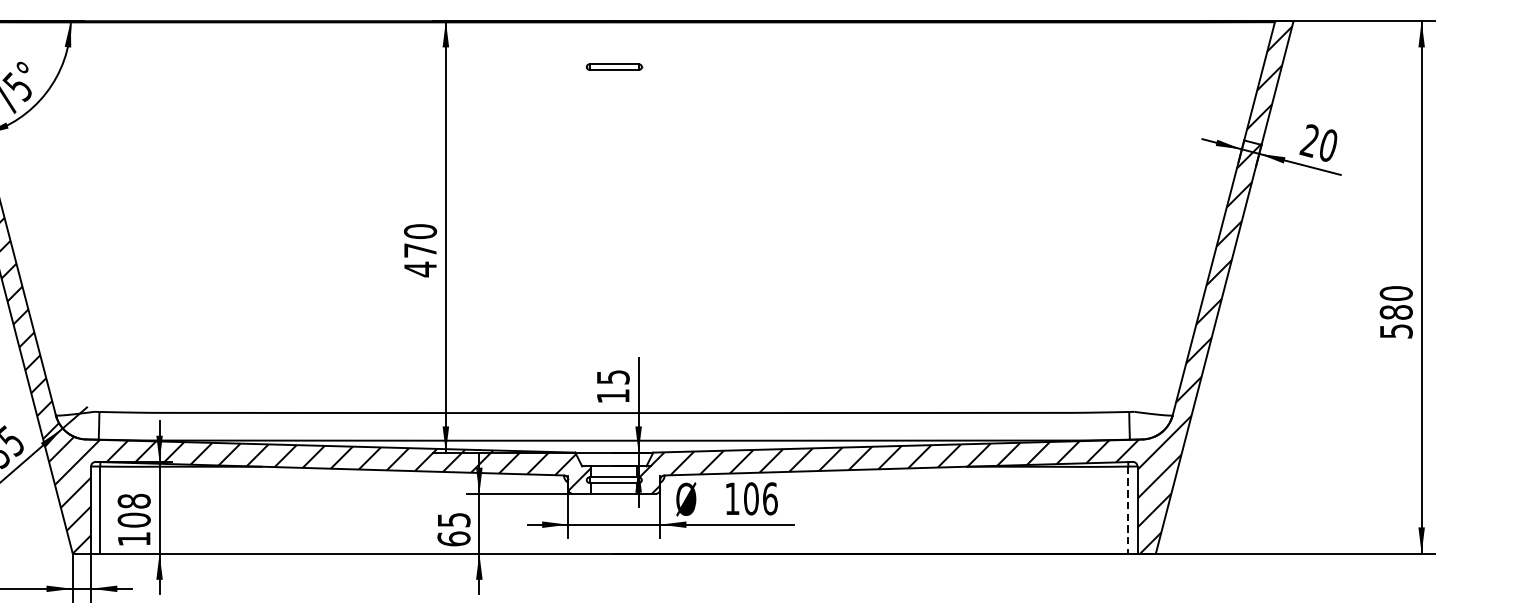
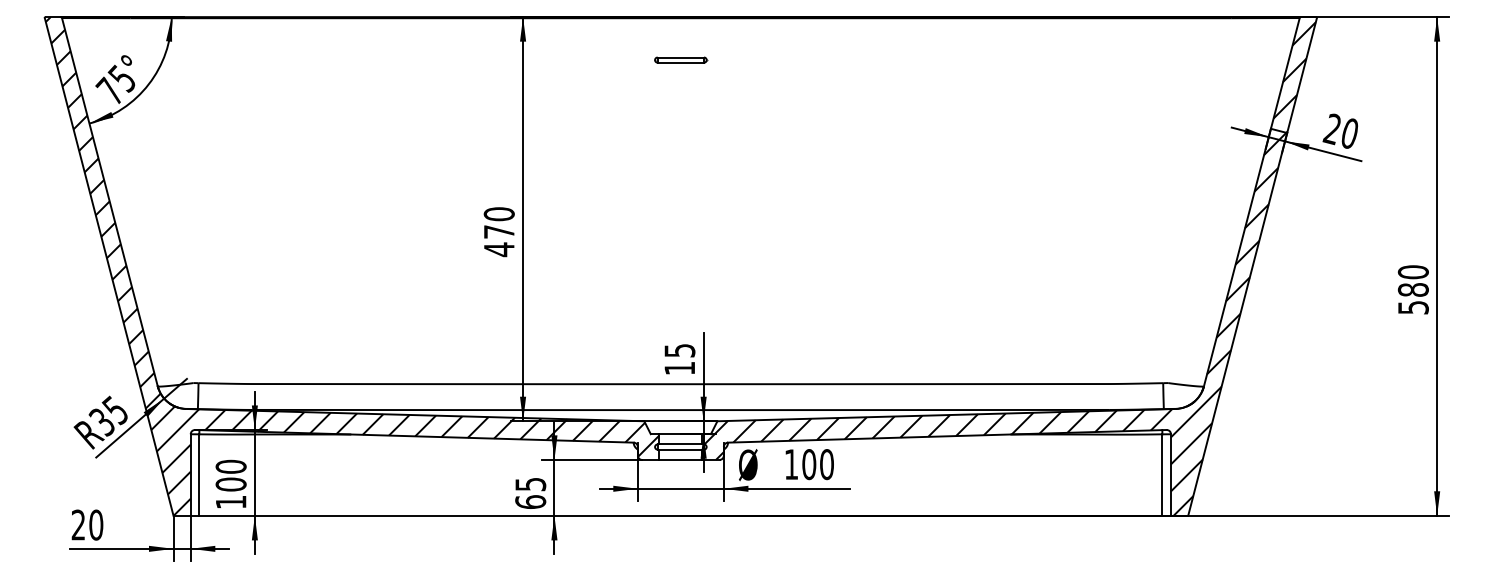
text: (770, 498) -> (827, 464), 106 -> 100
text: (134, 500) -> (231, 466), 108 -> 100
line: (1128, 510) -> (1162, 475), dashed -> solid

